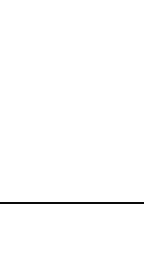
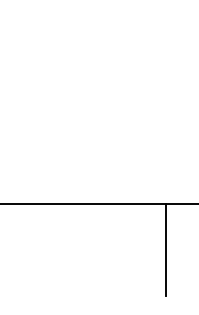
line: (127, 234) -> (166, 248), added

